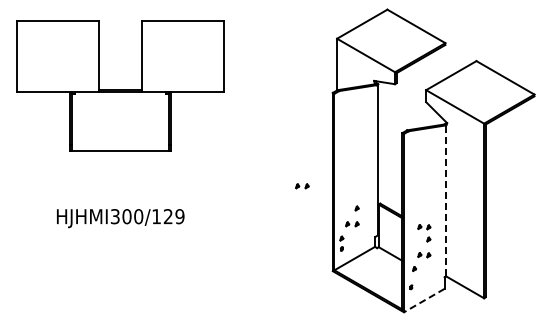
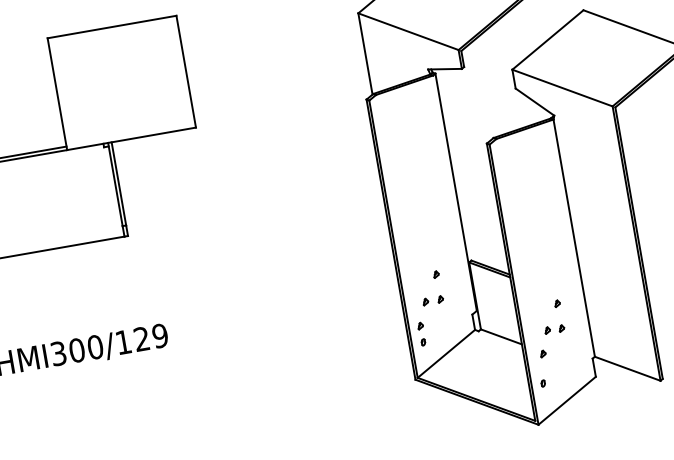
part: (302, 186) -> (344, 254), removed
line: (446, 200) -> (574, 237), dashed -> solid
part: (424, 227) -> (547, 285), removed
line: (423, 300) -> (565, 400), dashed -> solid

